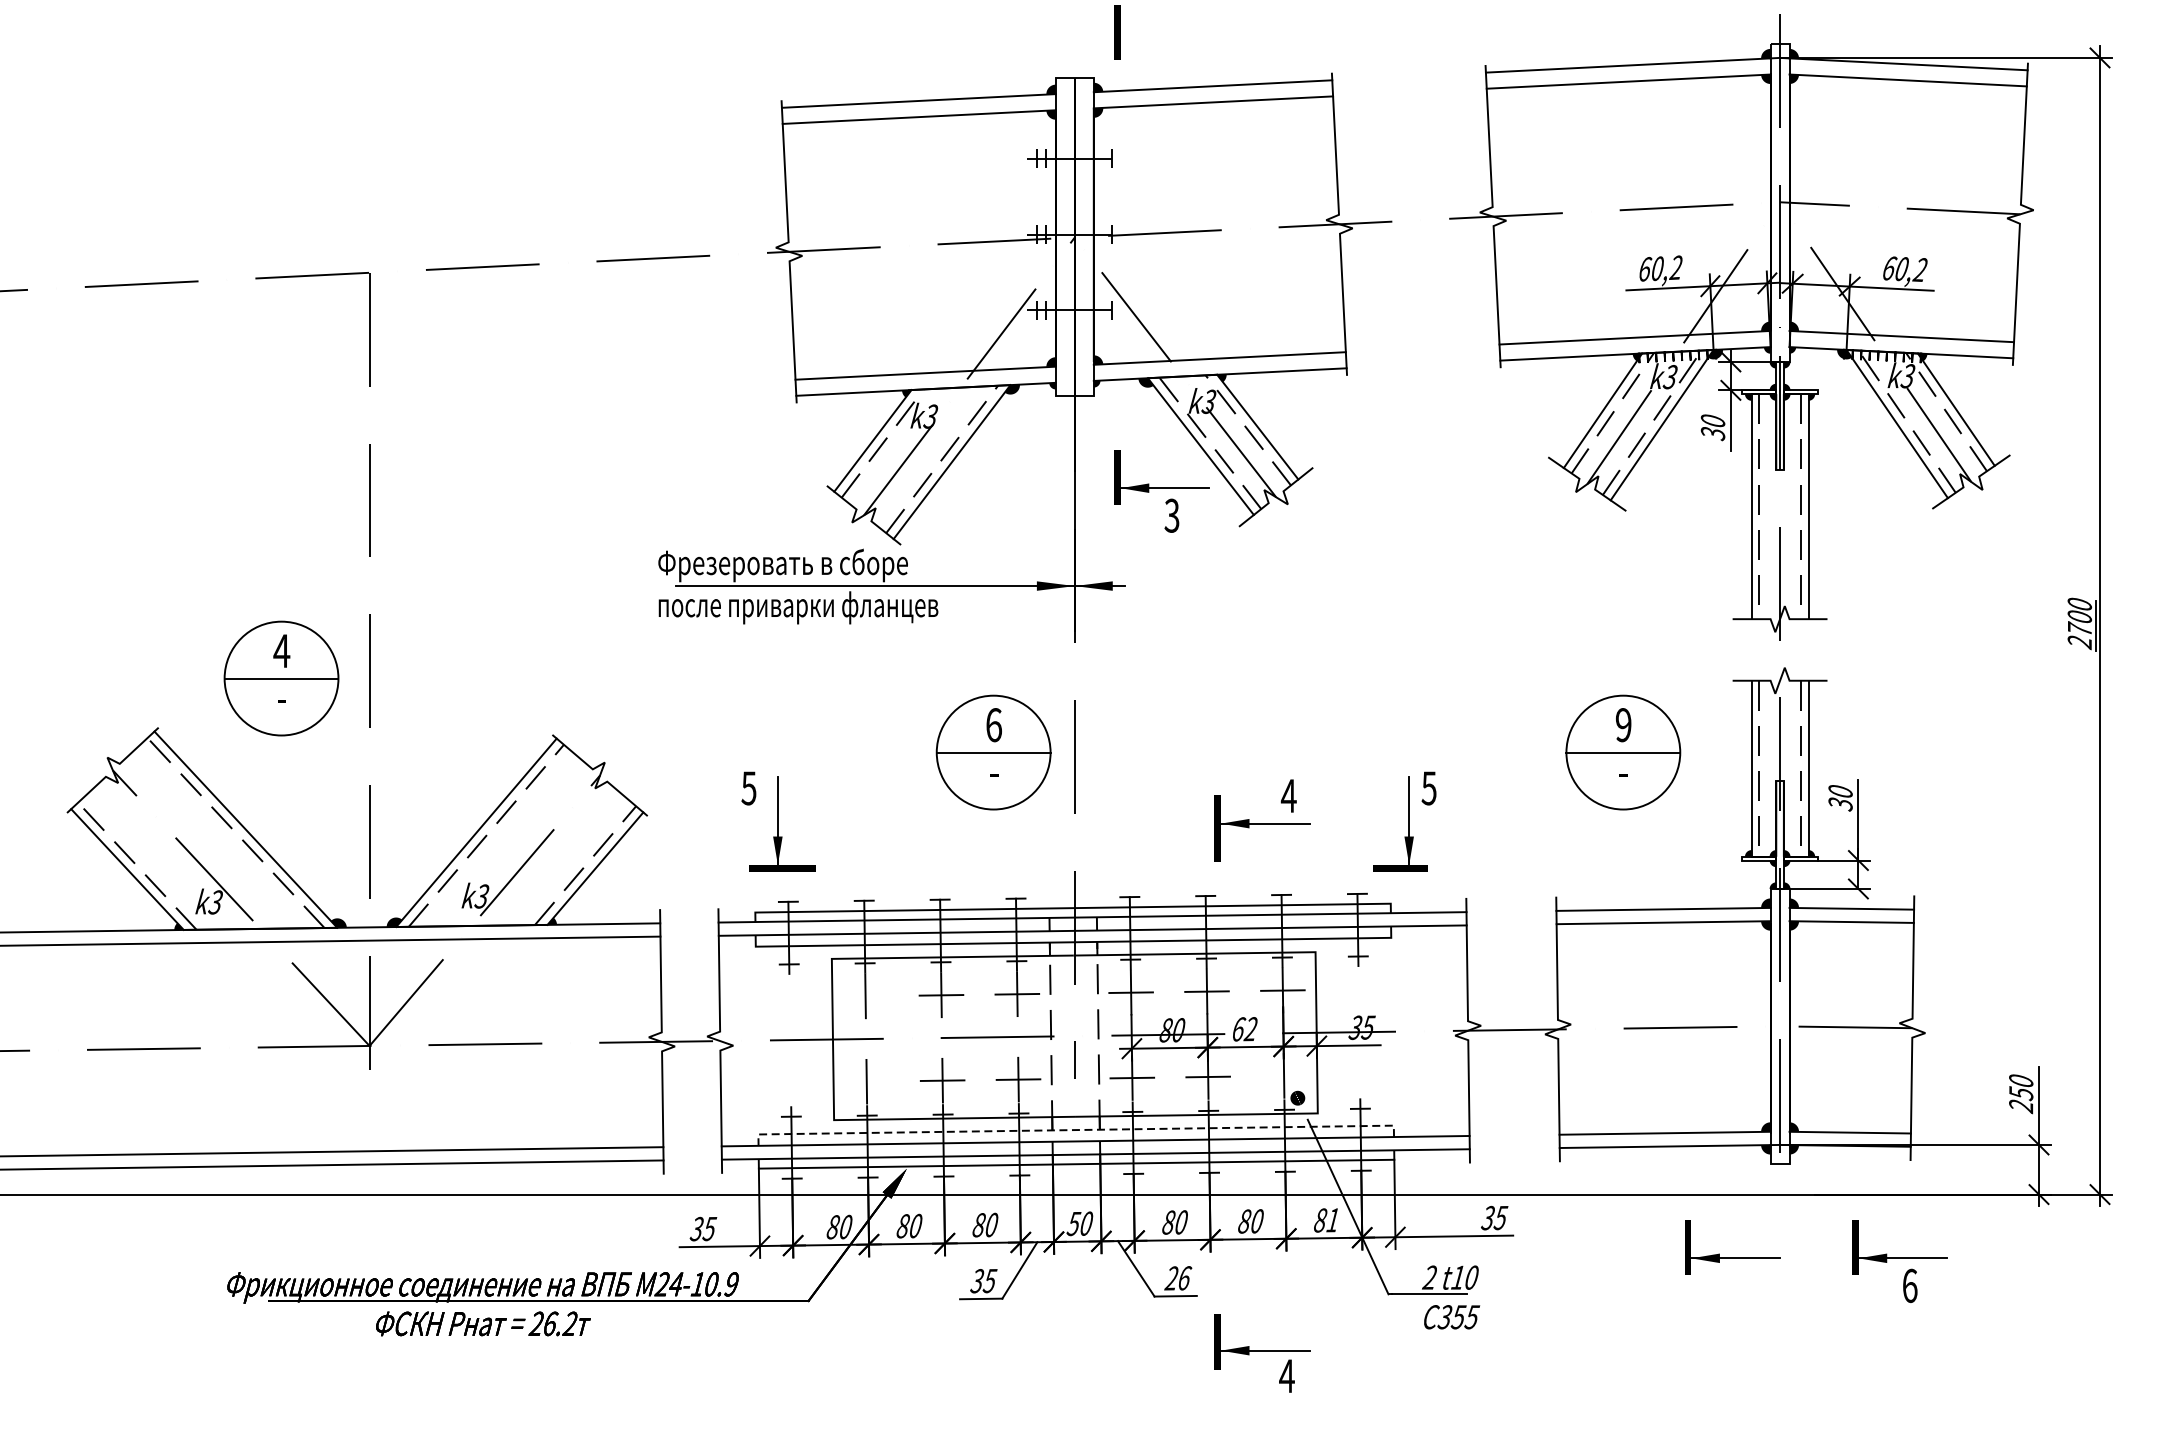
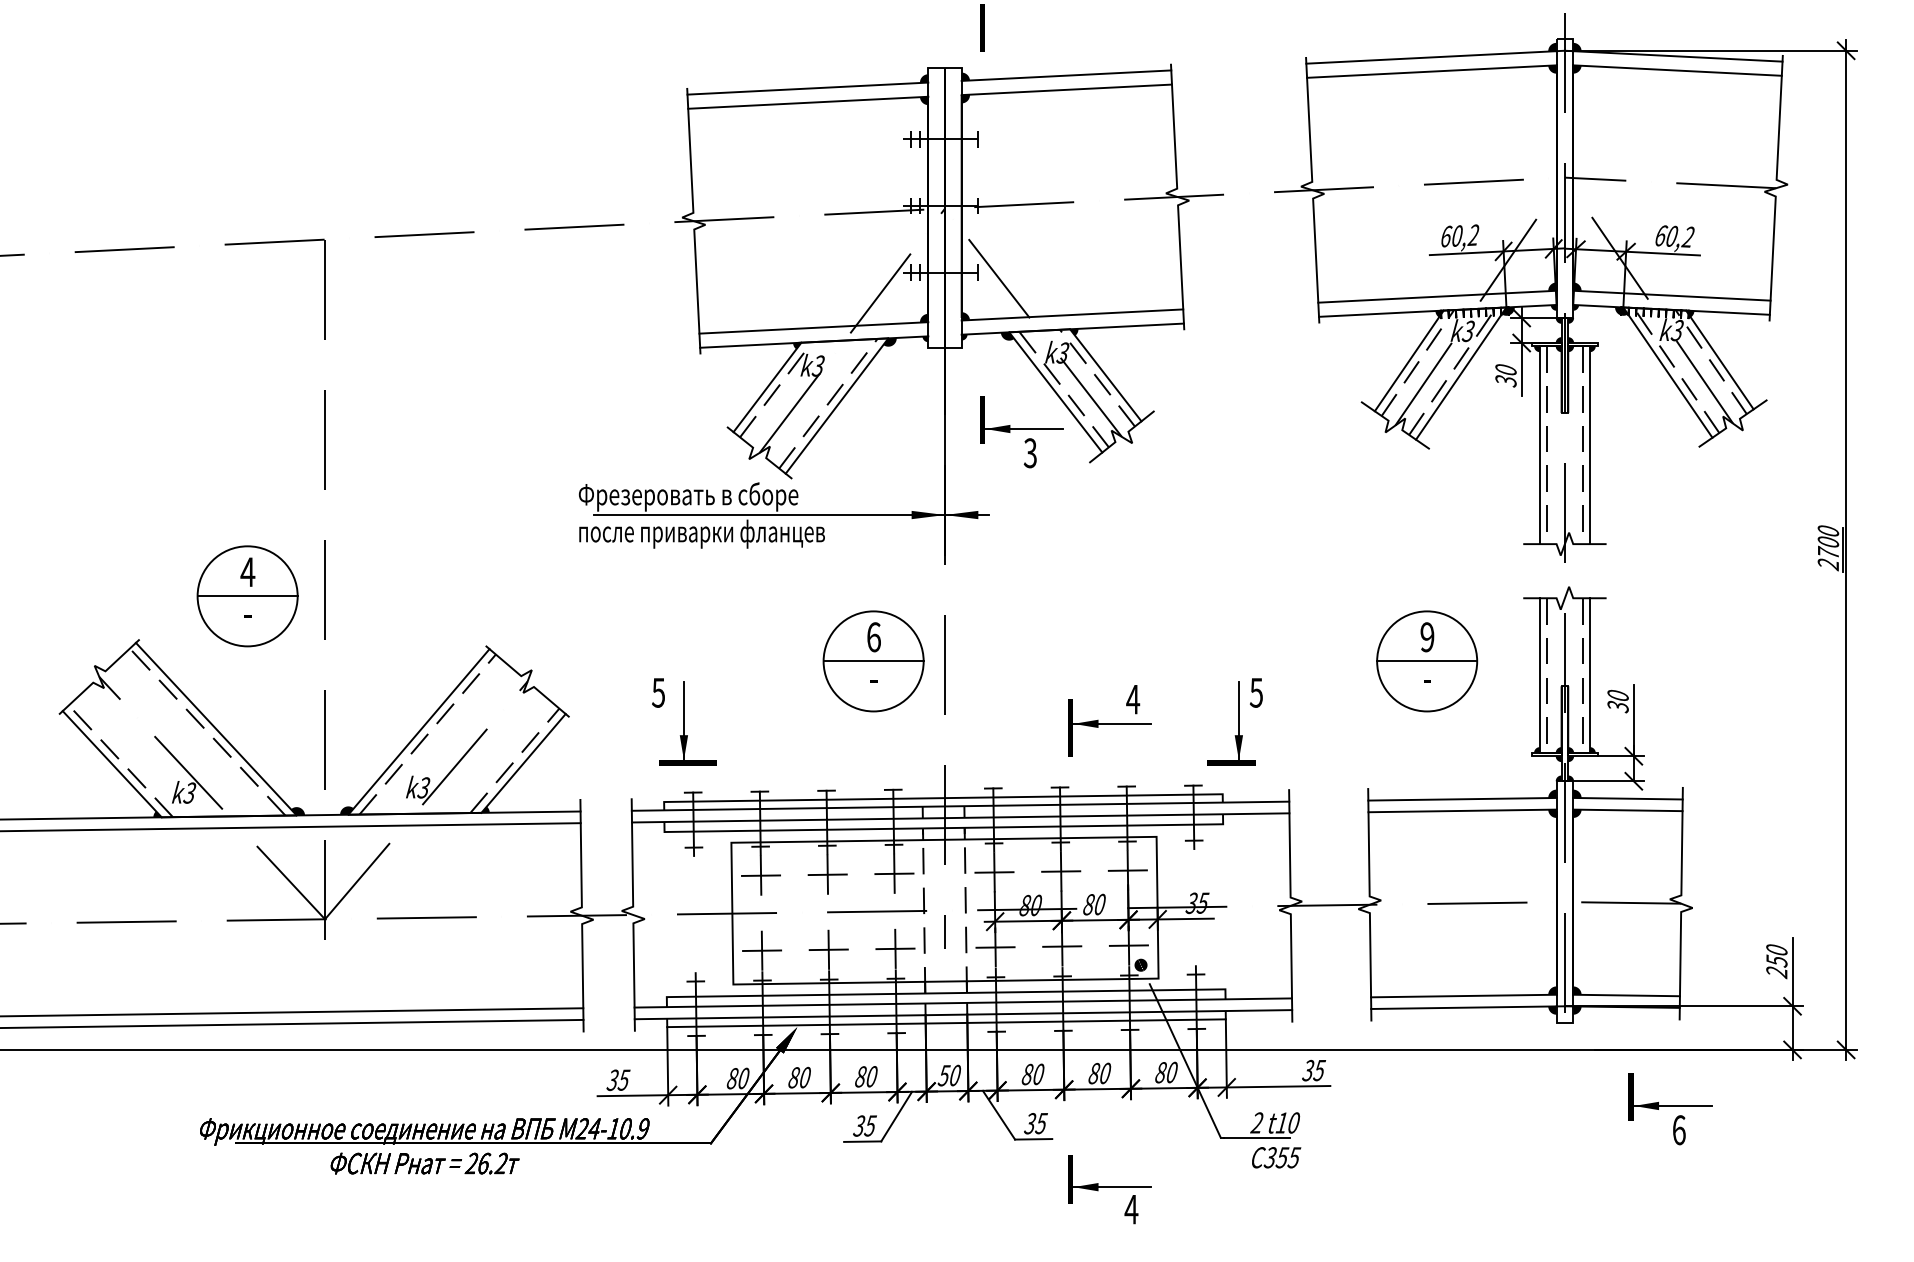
line: (866, 996) -> (761, 875), added
text: (1244, 1029) -> (1094, 904), 62 -> 80
line: (1283, 1075) -> (1128, 945), added
line: (867, 1081) -> (762, 950), added
line: (1075, 1130) -> (945, 993), dashed -> solid
text: (1332, 1220) -> (1171, 1072), 81 -> 80
part: (1732, 1257) -> (1523, 1105), removed
text: (1177, 1278) -> (1035, 1123), 26 -> 35

